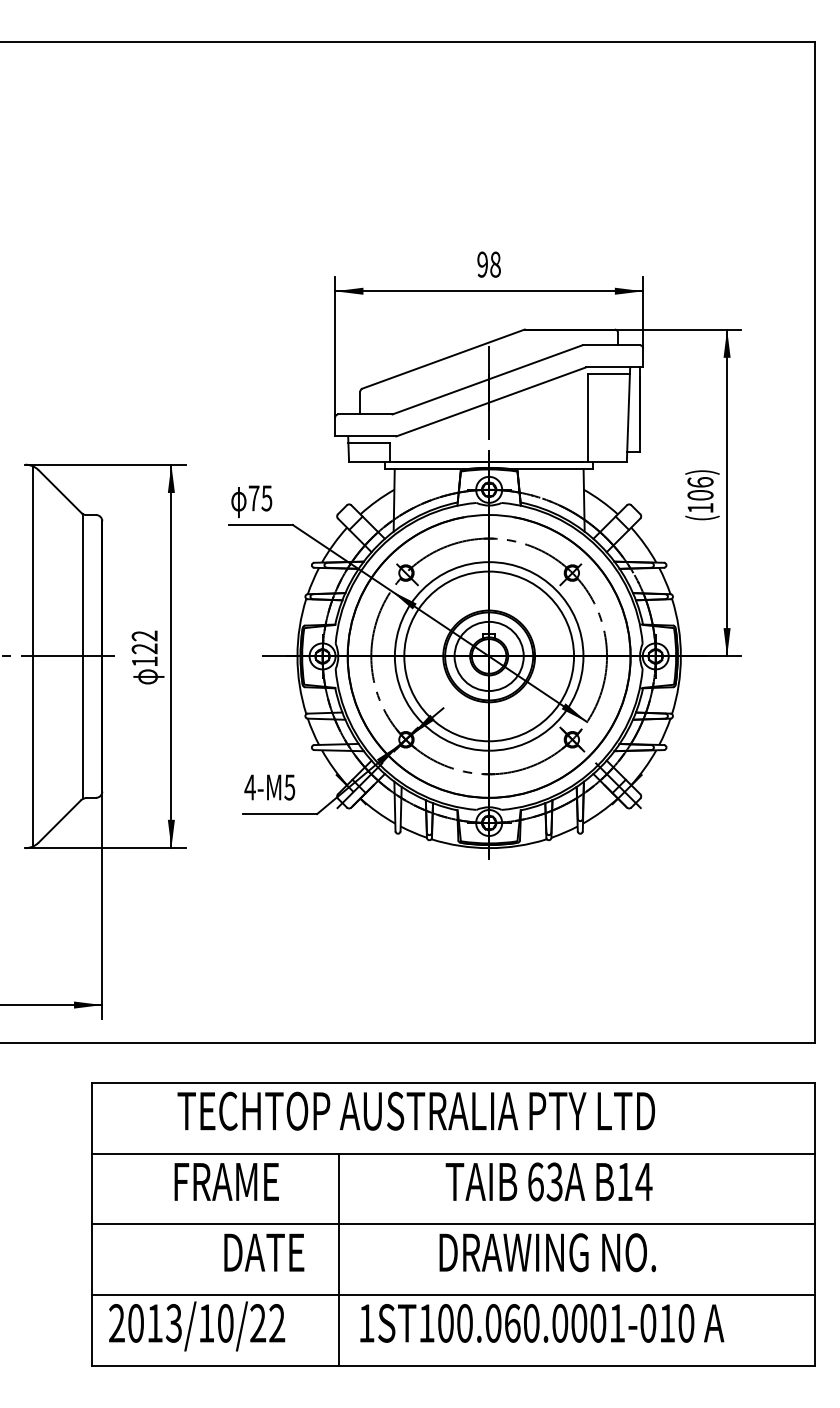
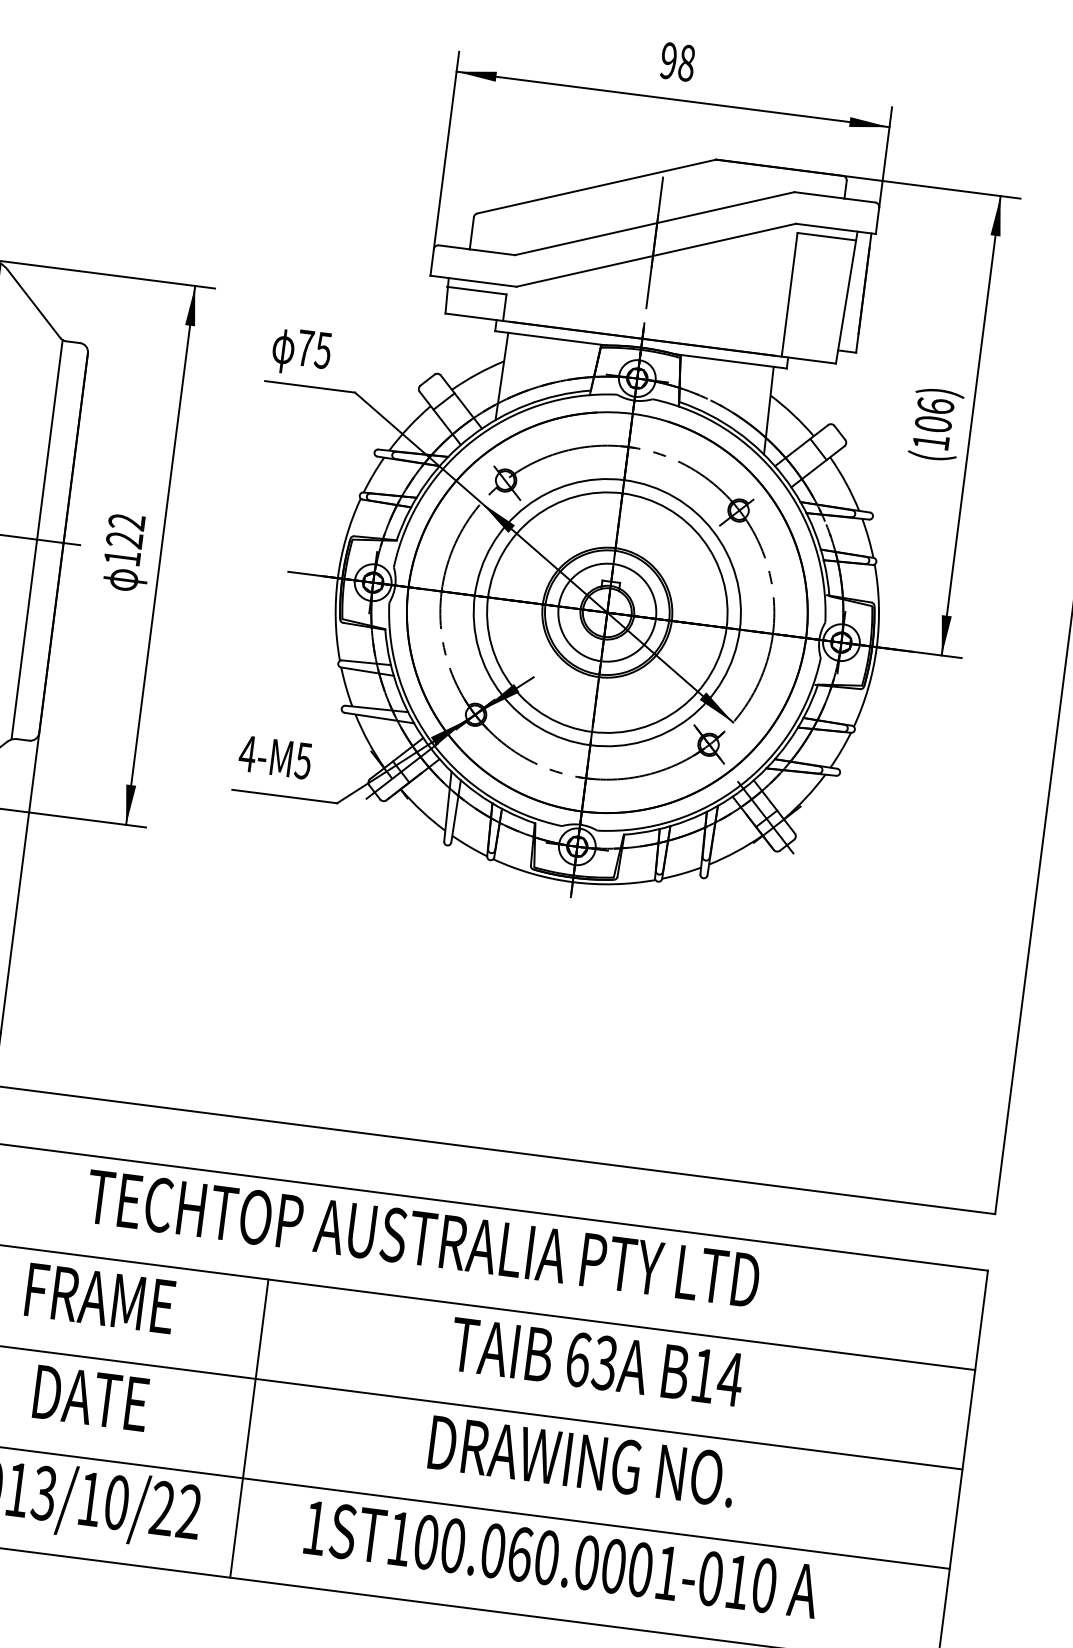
text: (226, 1181) -> (100, 1297), moved
text: (264, 1252) -> (91, 1398), moved
line: (338, 1259) -> (249, 1428), moved

